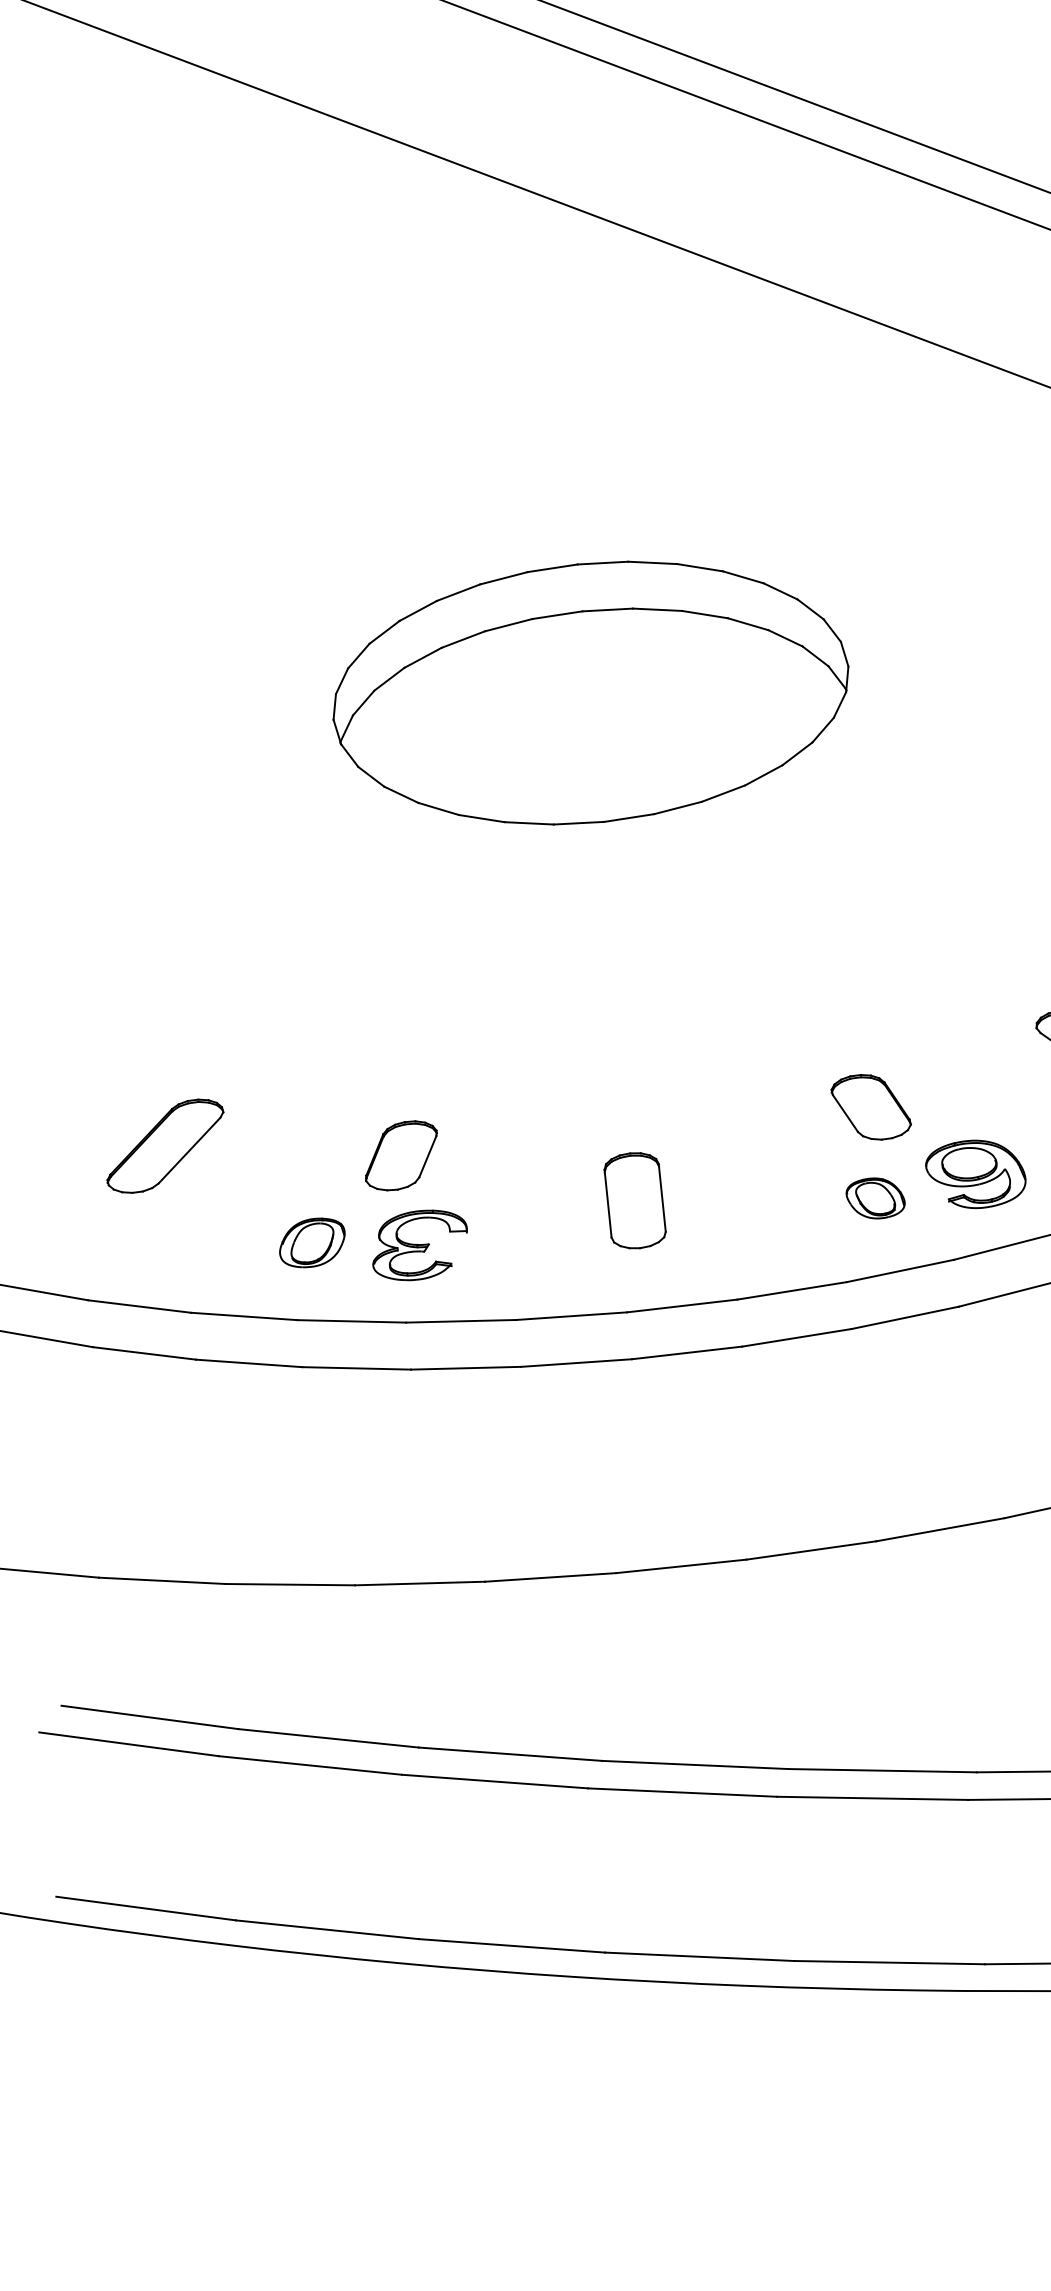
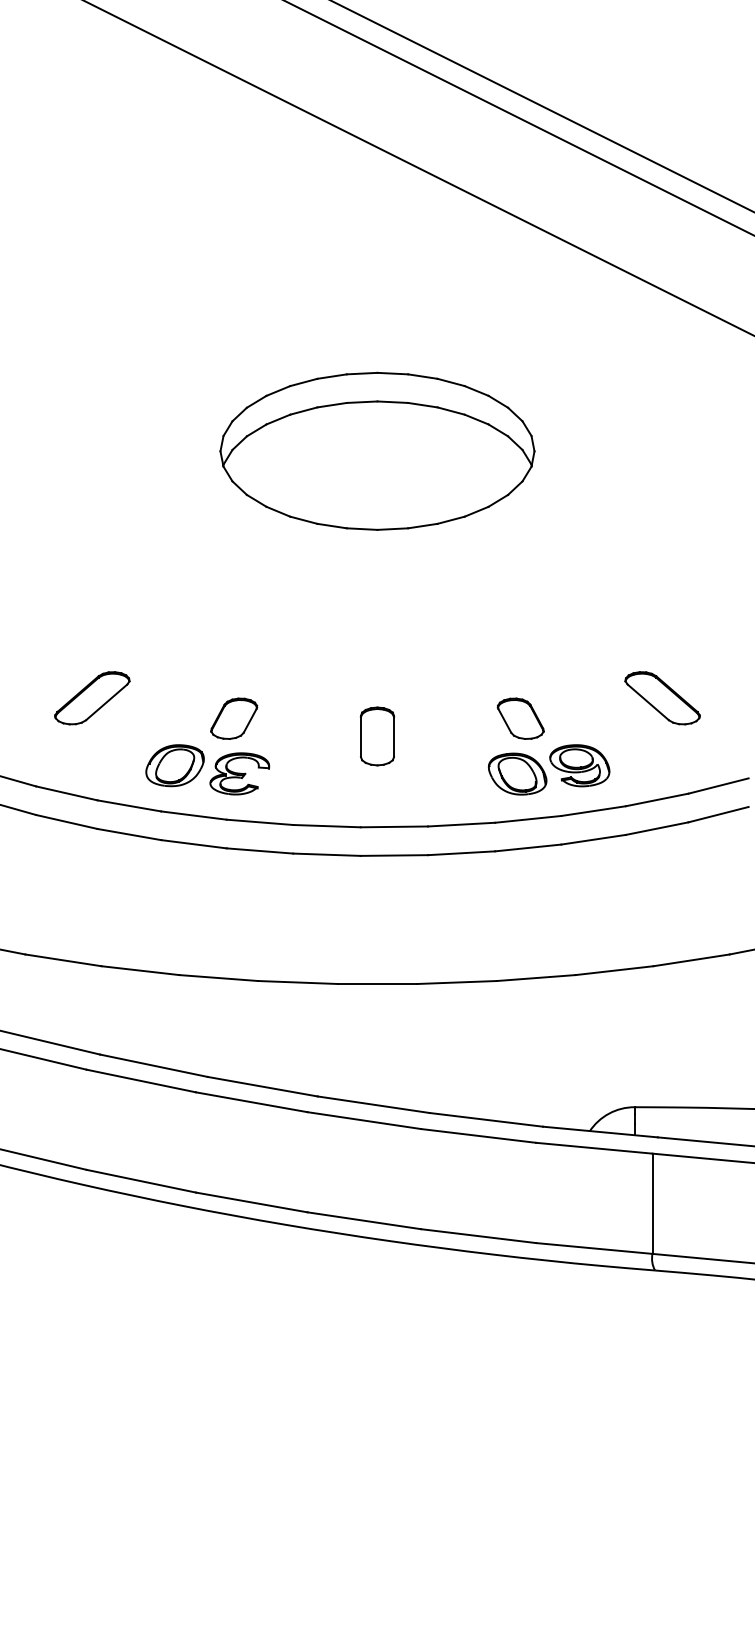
part: (875, 1197) -> (517, 773), size x1.67
part: (635, 1200) -> (377, 736), moved
part: (311, 1242) -> (174, 765), size x1.43

